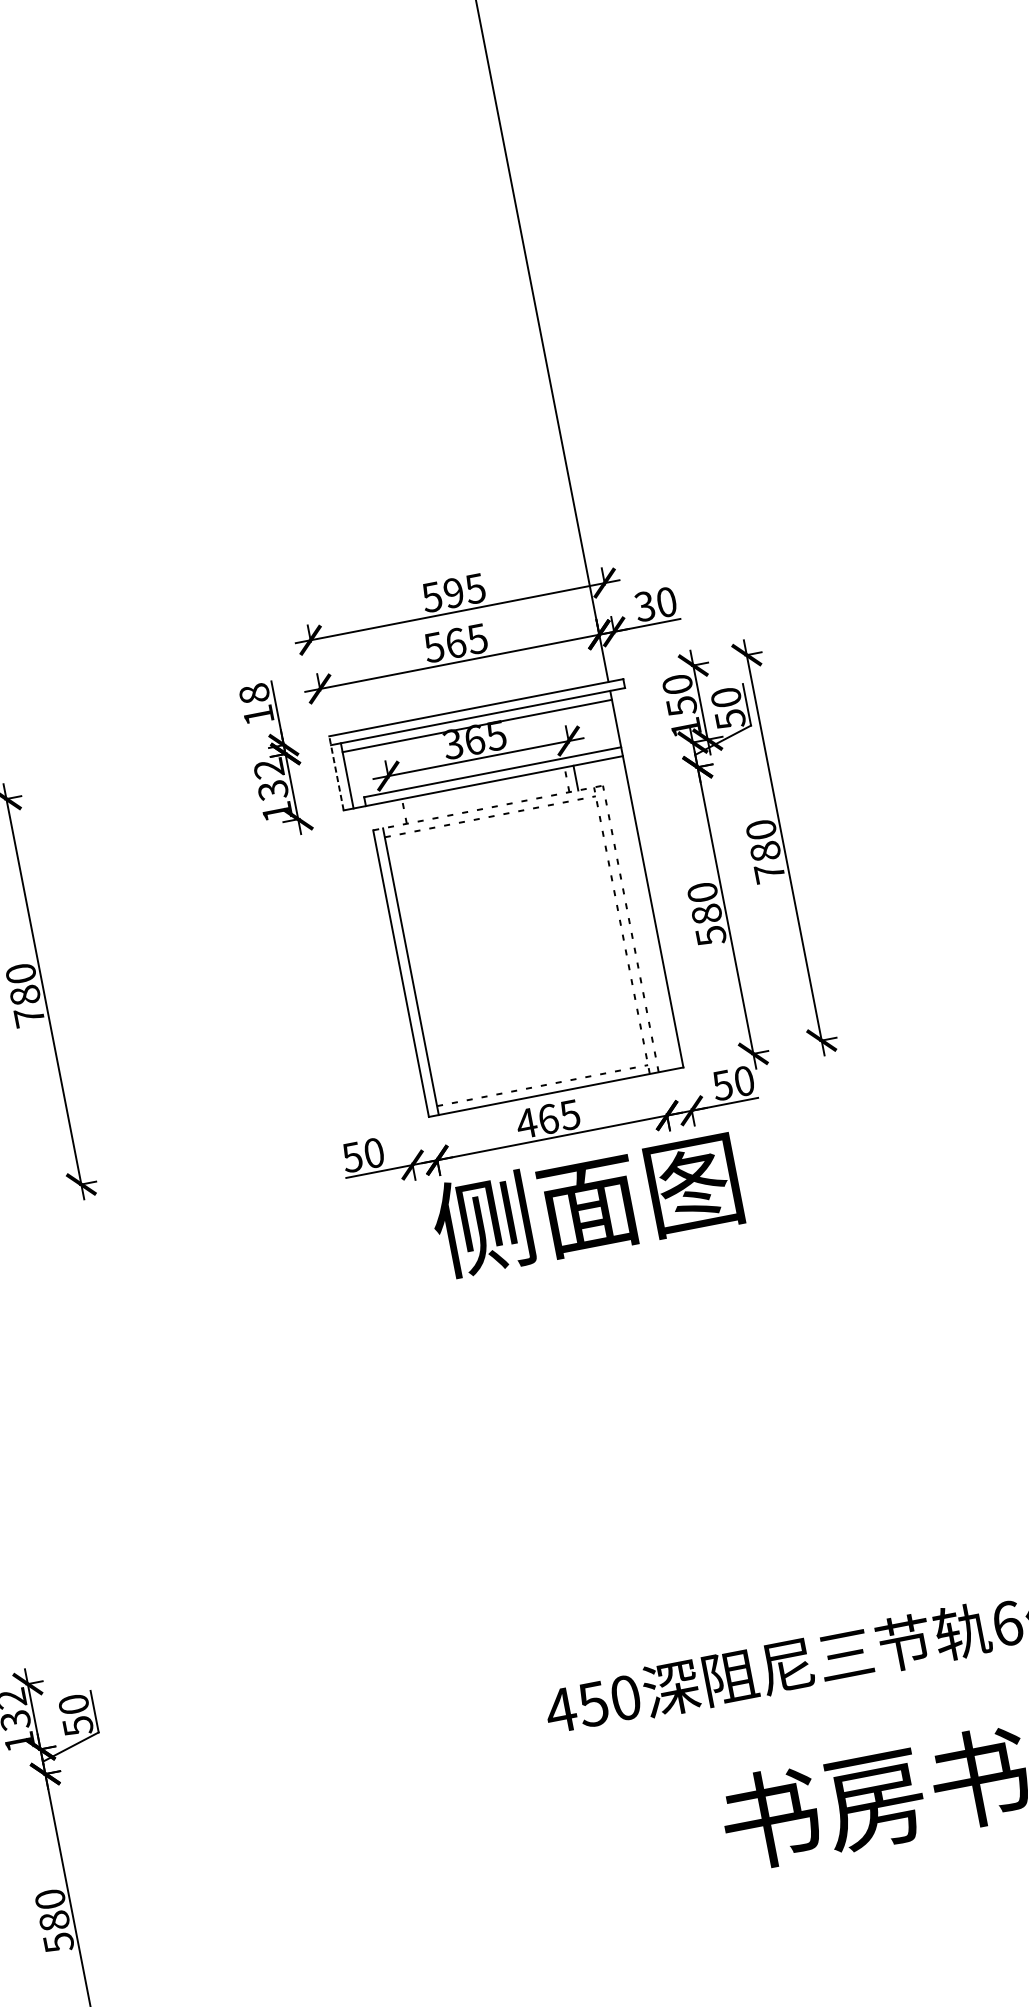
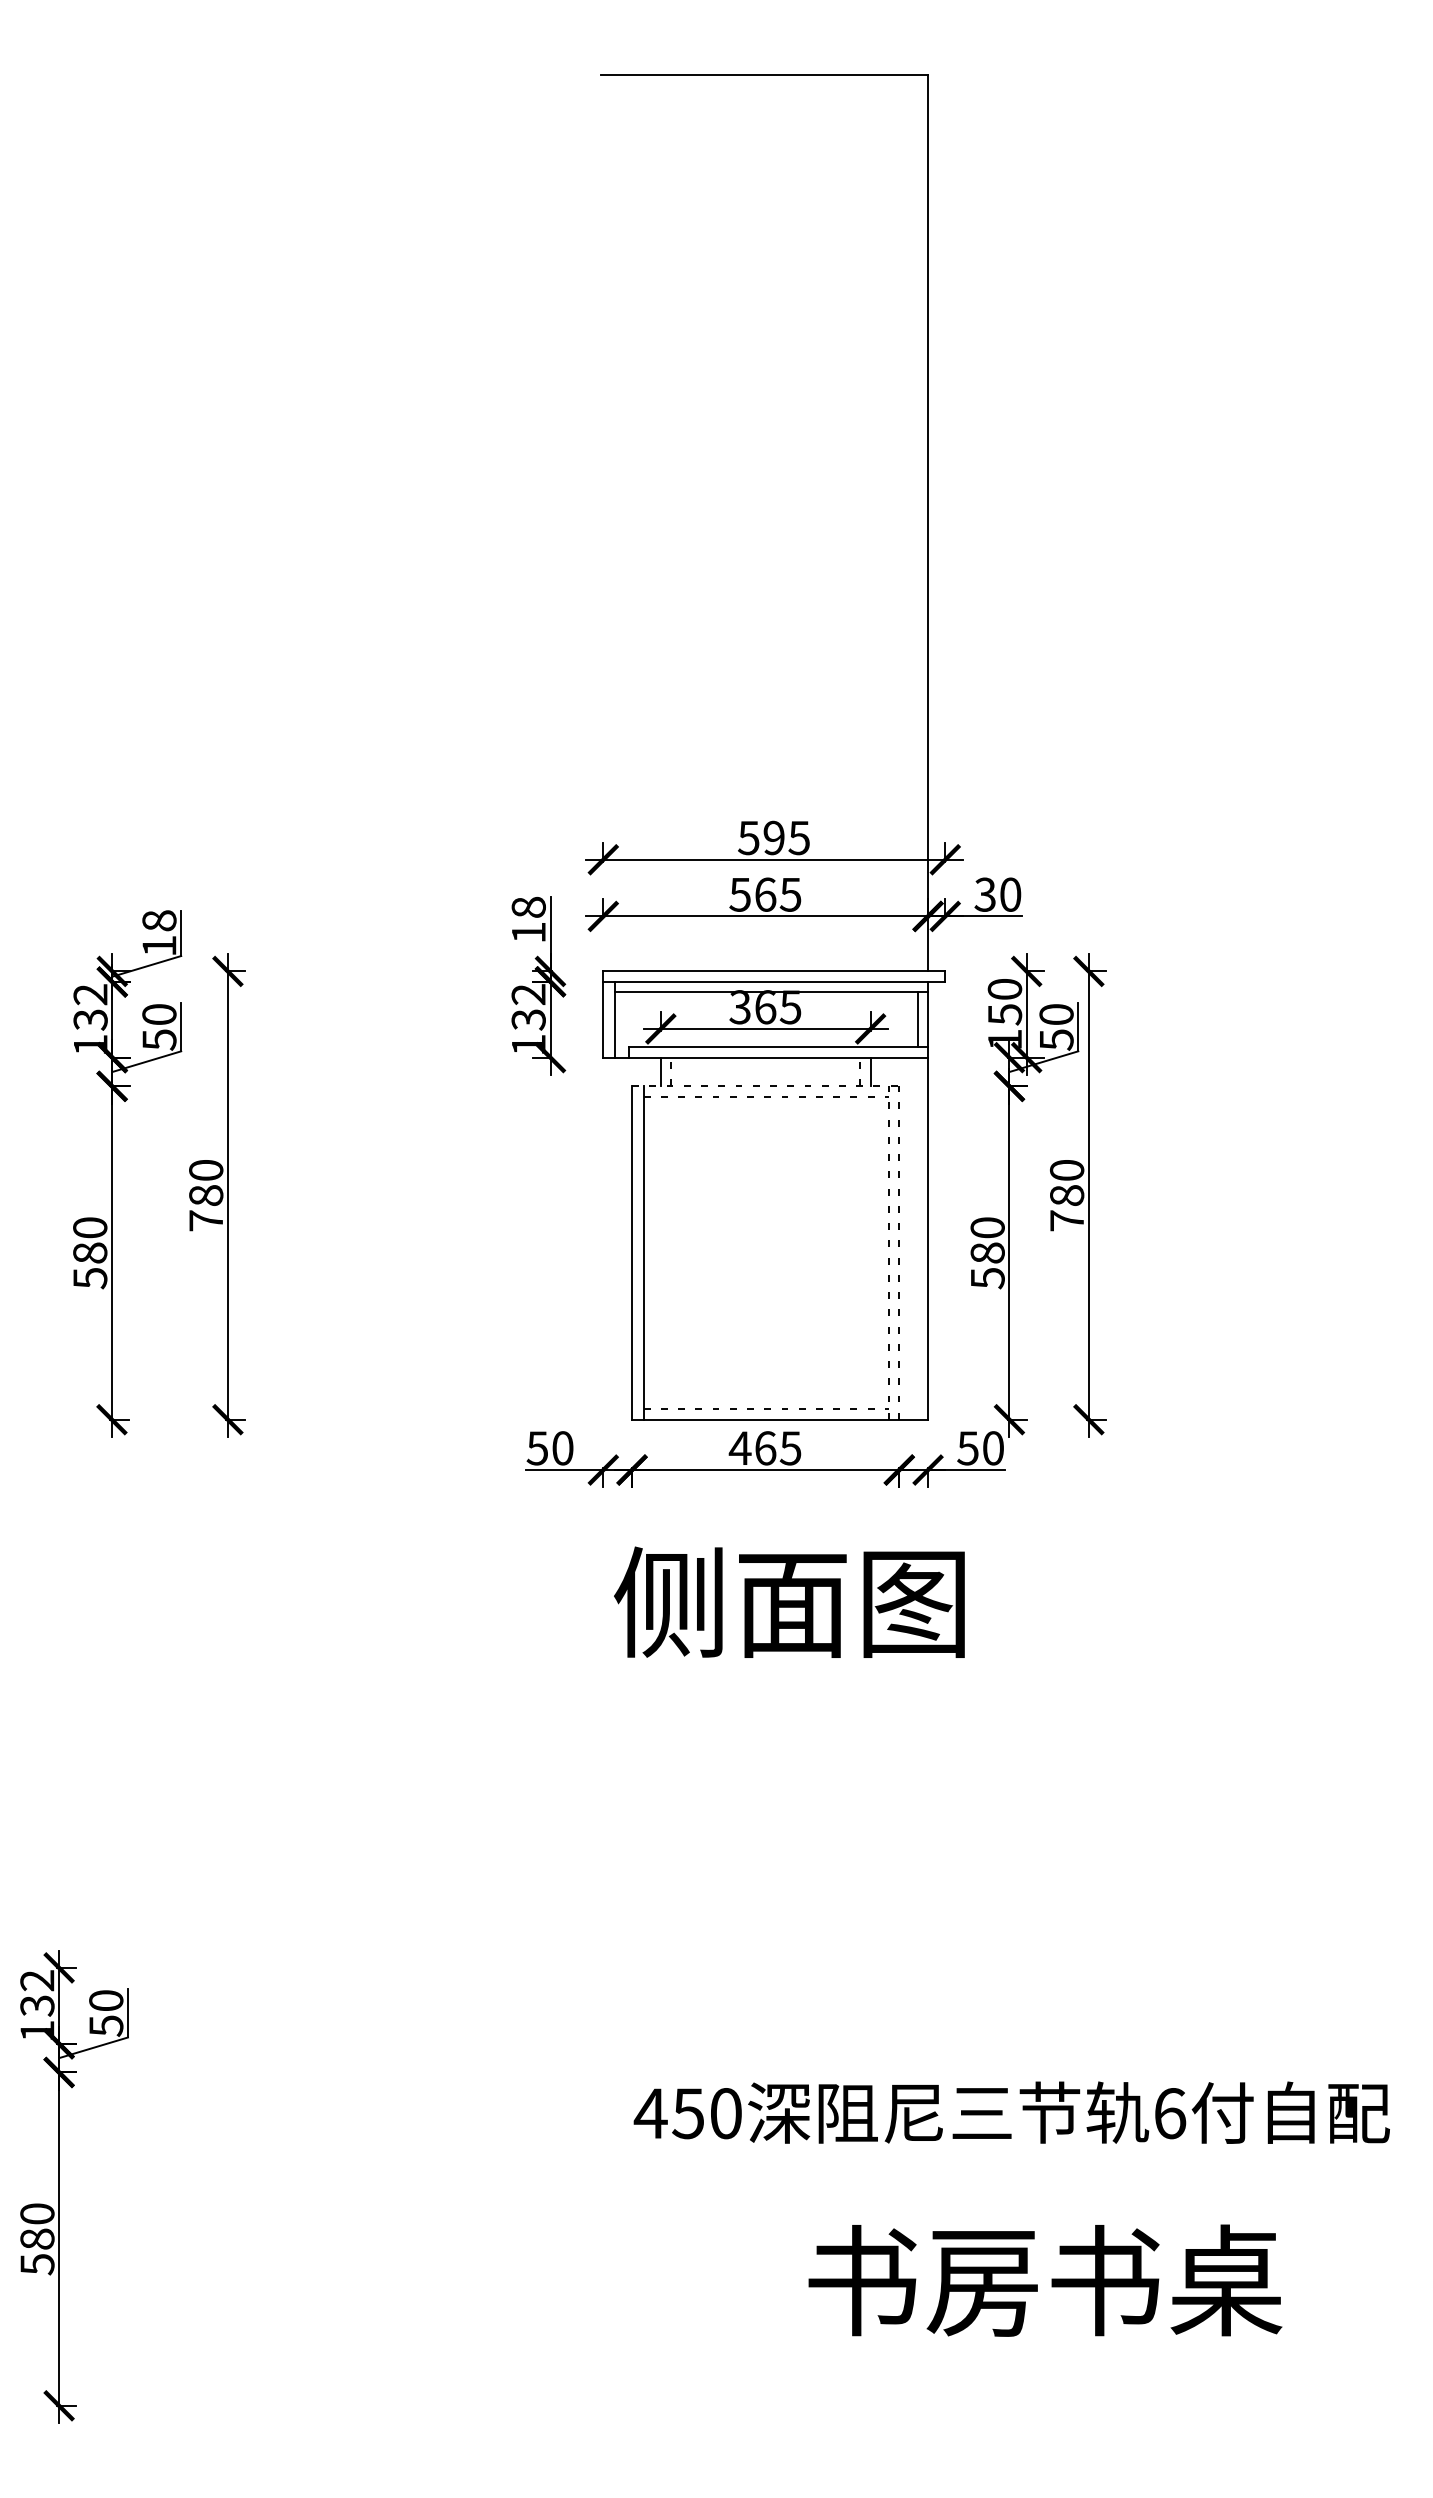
line: (607, 725) -> (917, 1019), added
line: (336, 773) -> (603, 1014), dashed -> solid
line: (395, 812) -> (660, 1071), added
text: (586, 1203) -> (789, 1601), moved

